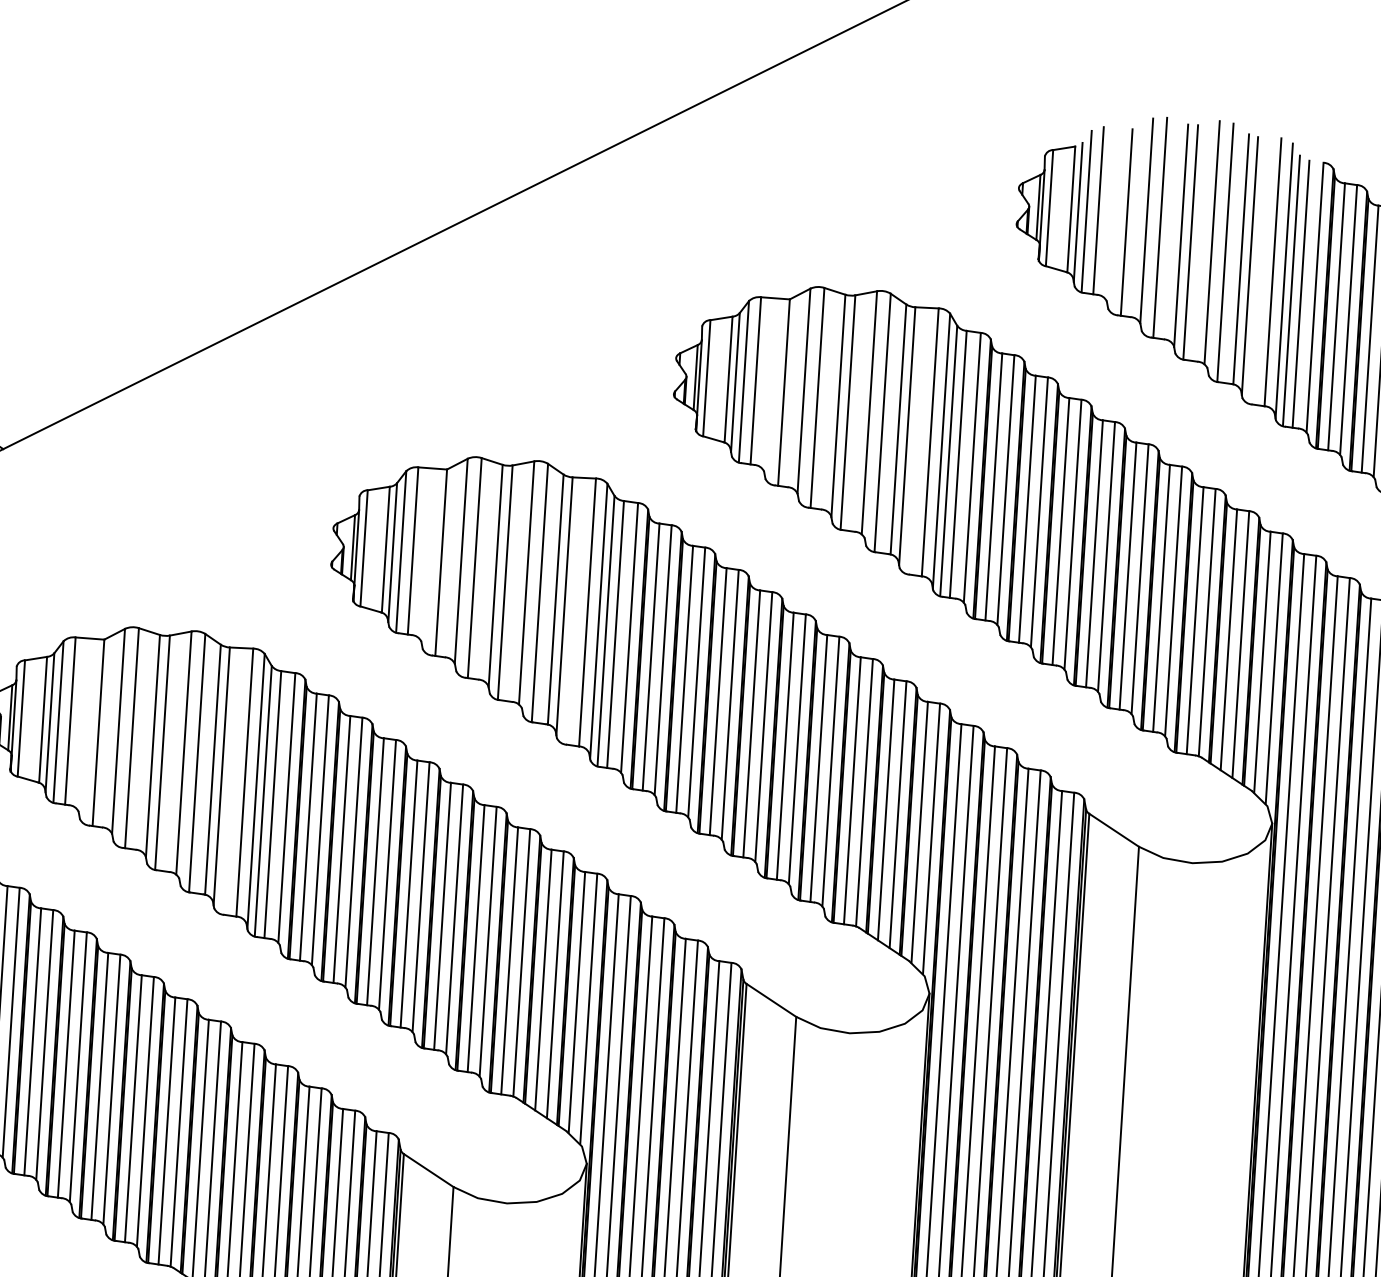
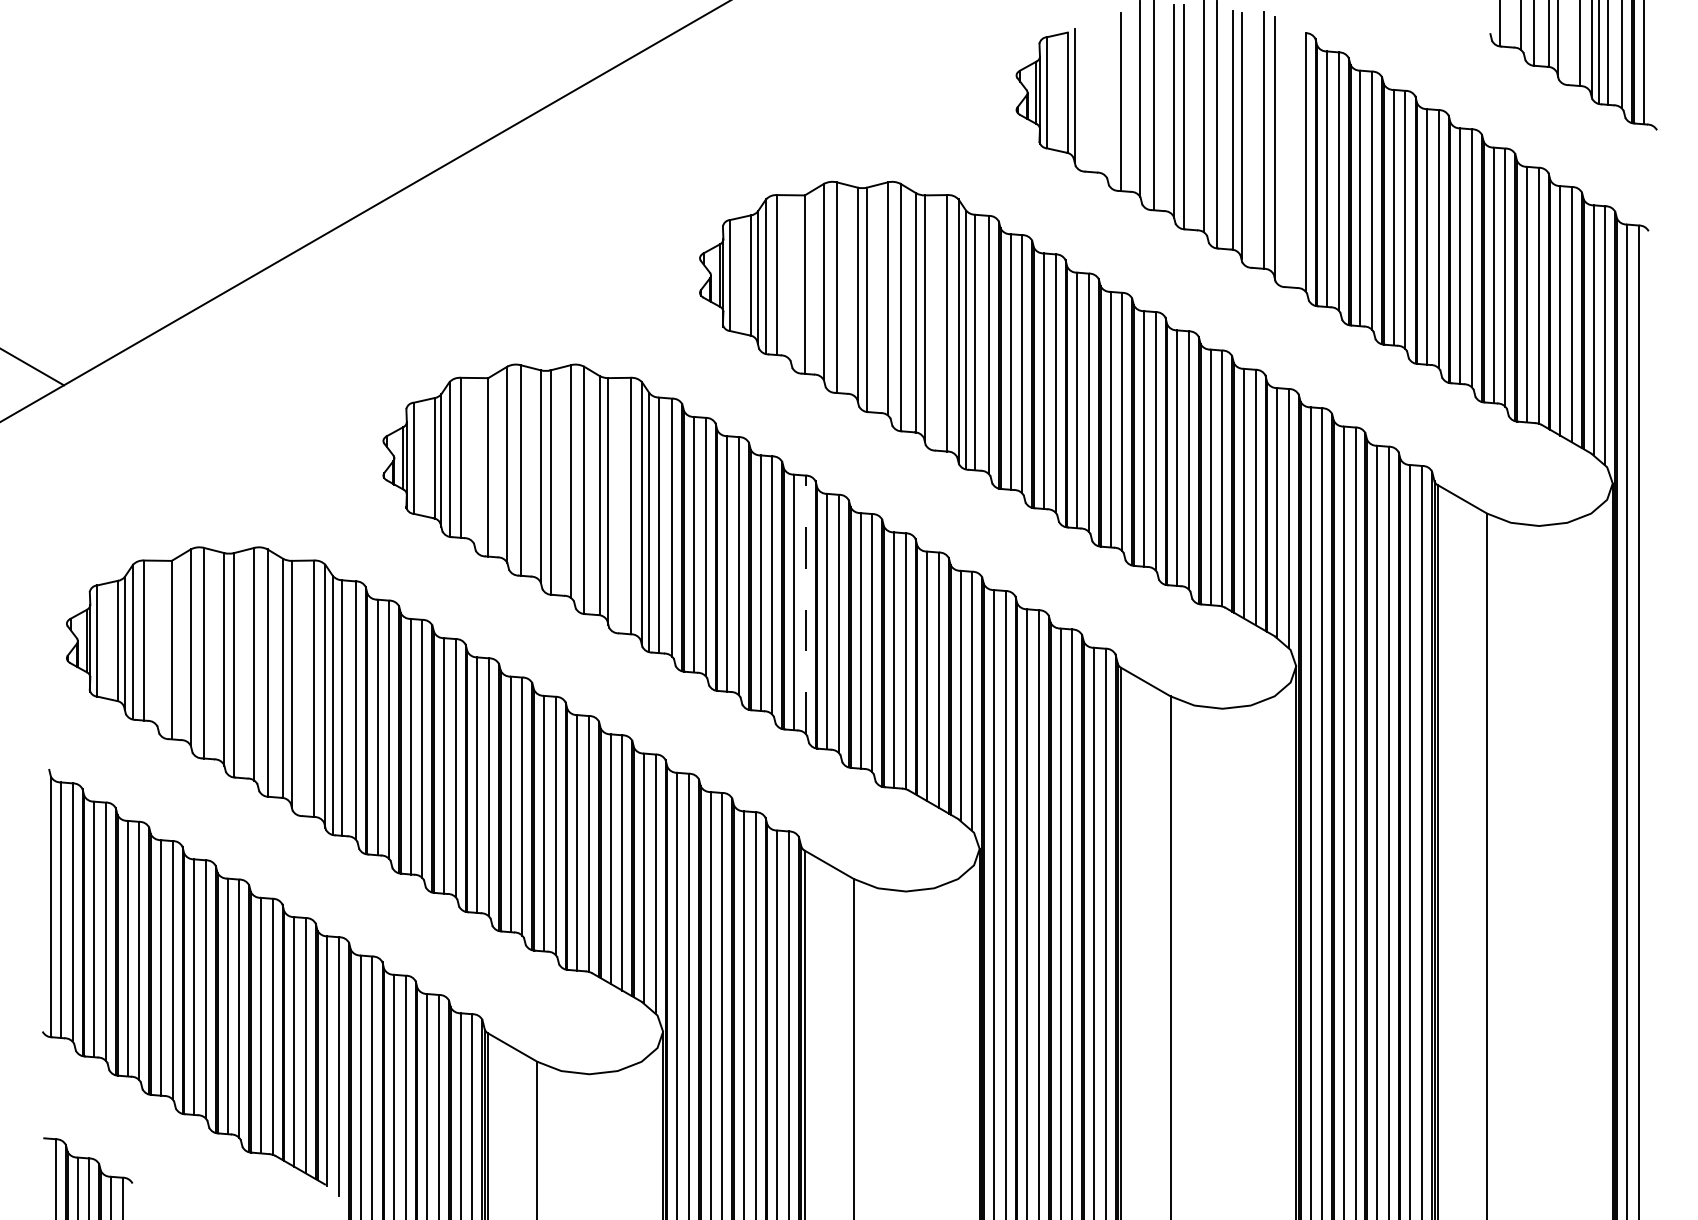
line: (1098, 210) -> (1093, 92), removed
line: (1086, 211) -> (1082, 93), removed
line: (1291, 290) -> (1282, 156), removed
line: (1300, 293) -> (1291, 159), removed
line: (763, 726) -> (805, 604), solid -> dashed

